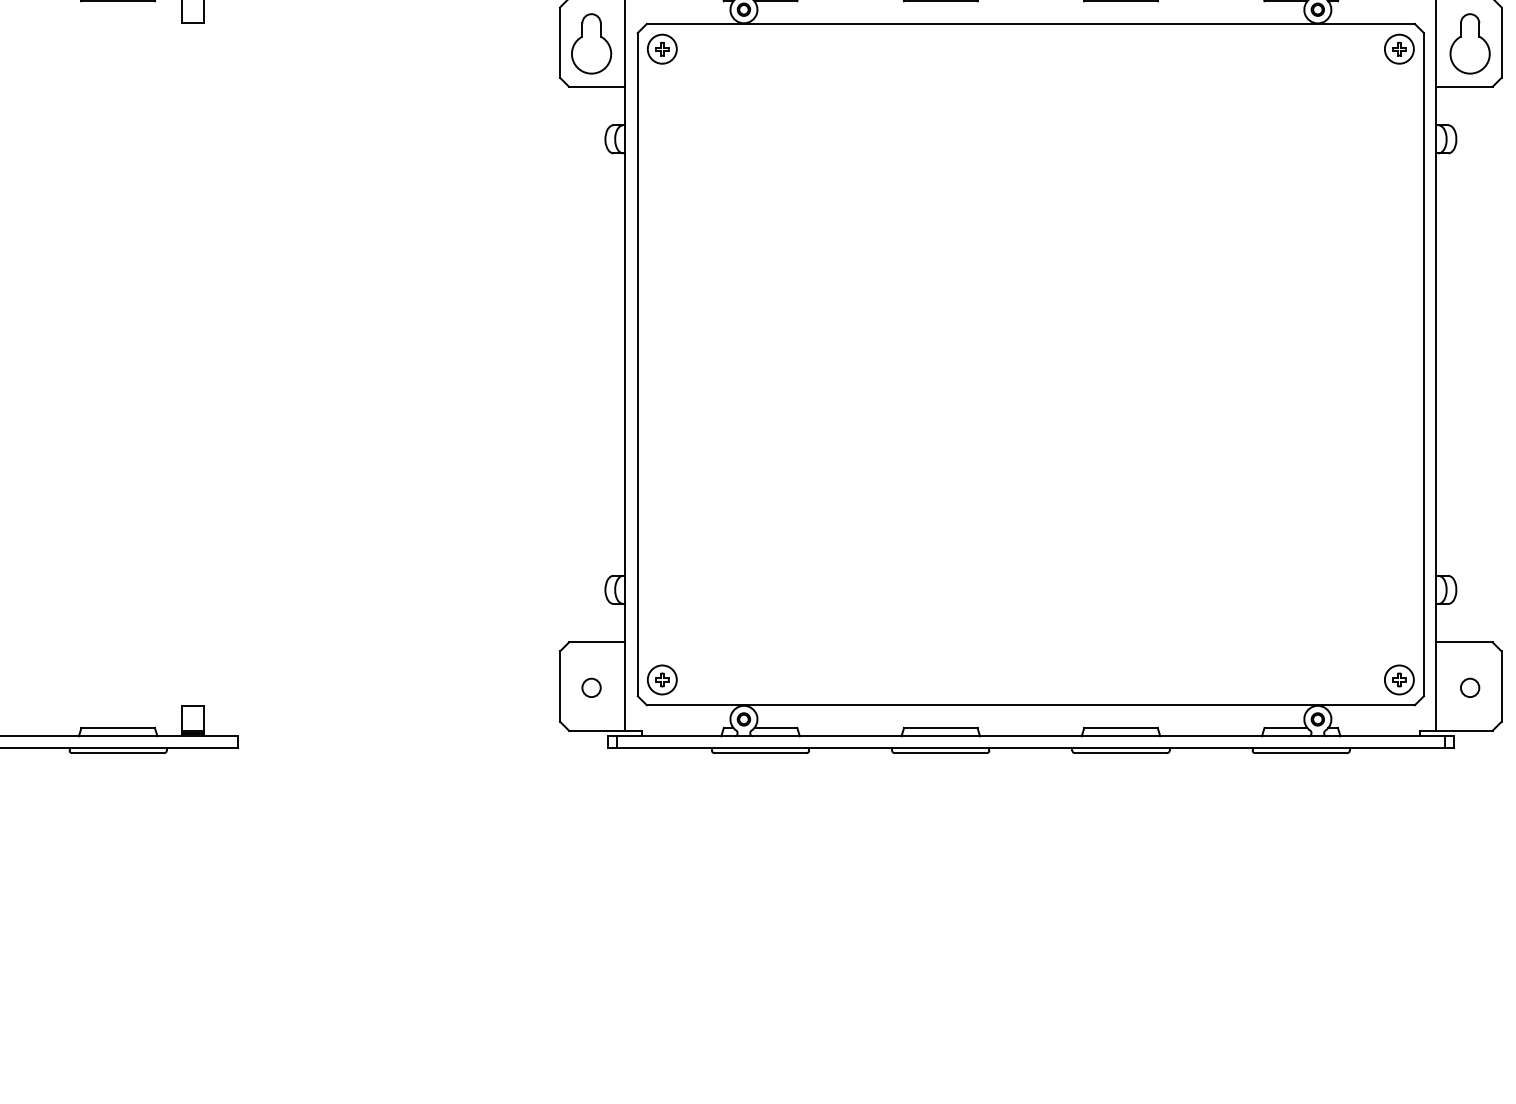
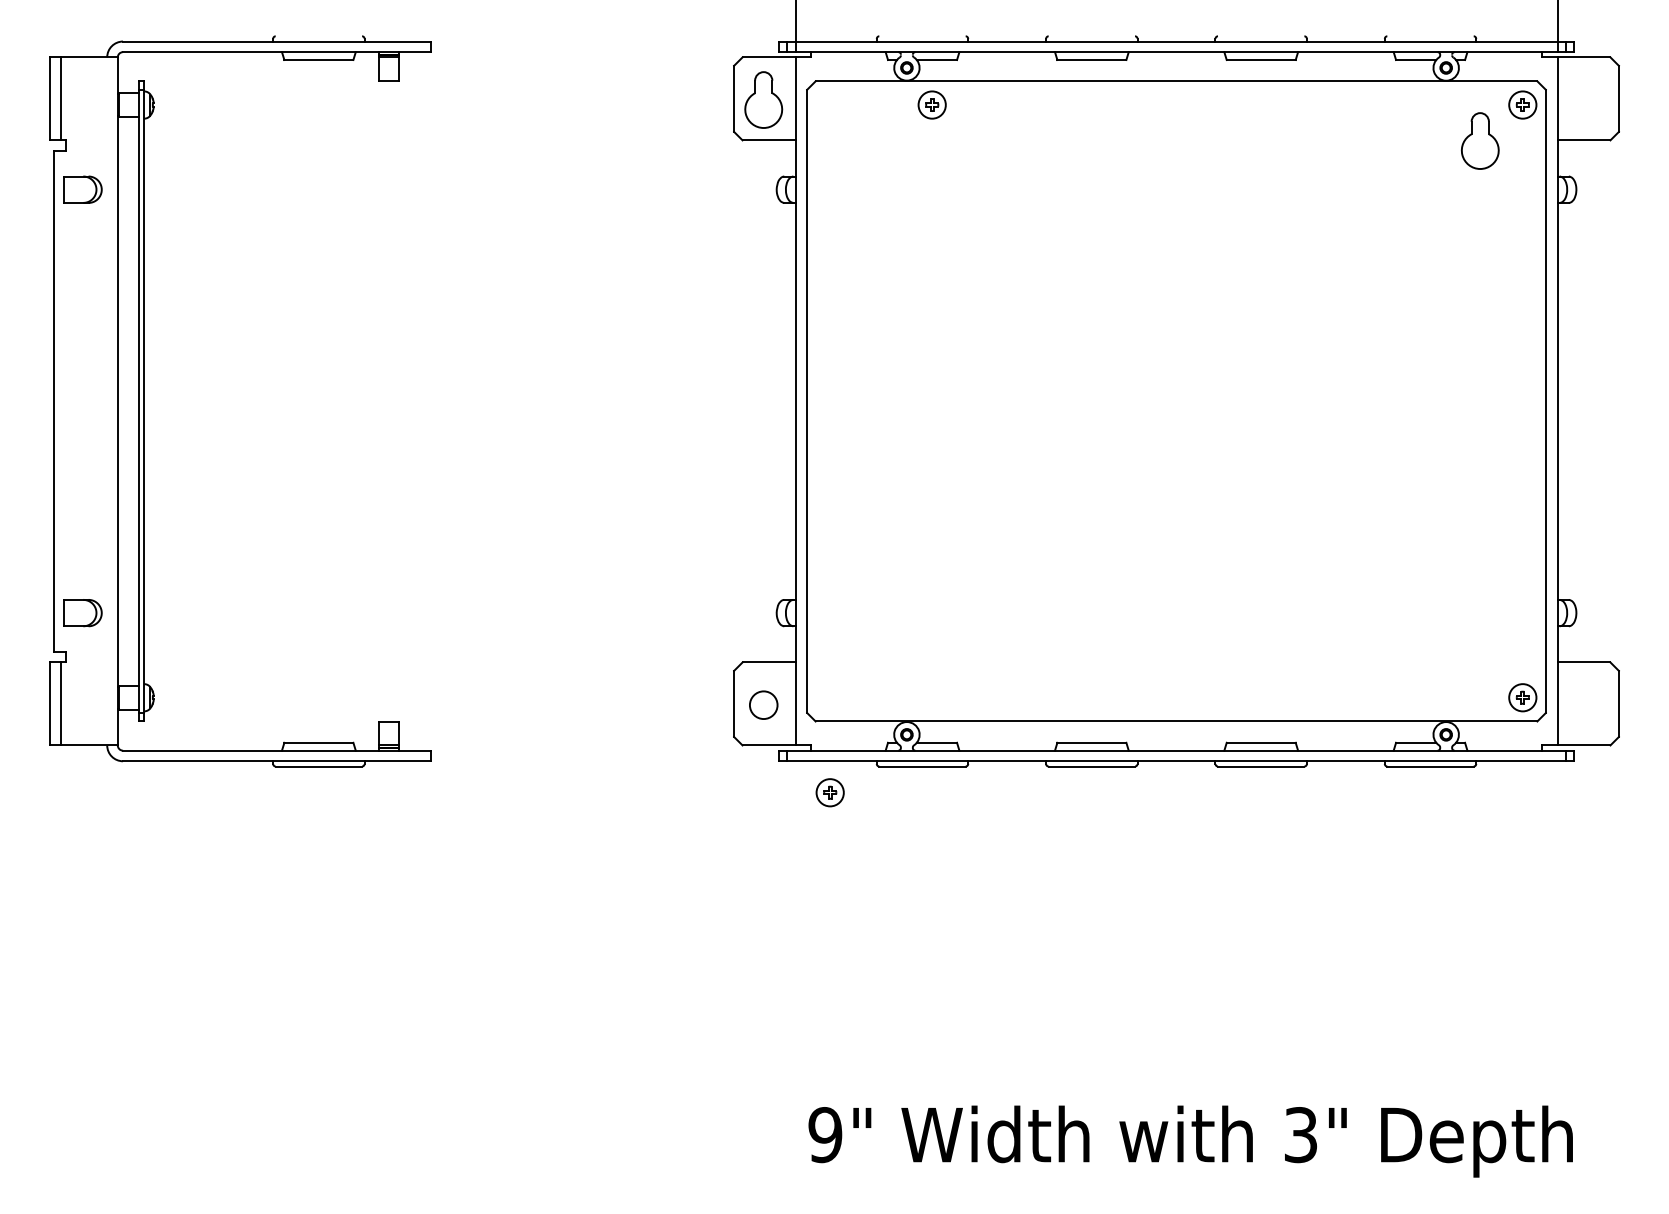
part: (1470, 43) -> (1480, 140), moved
part: (661, 48) -> (931, 104), moved
part: (661, 679) -> (829, 792), moved
circle: (591, 687) -> (763, 704), size x1.6
circle: (1469, 687) -> (1588, 704), removed

